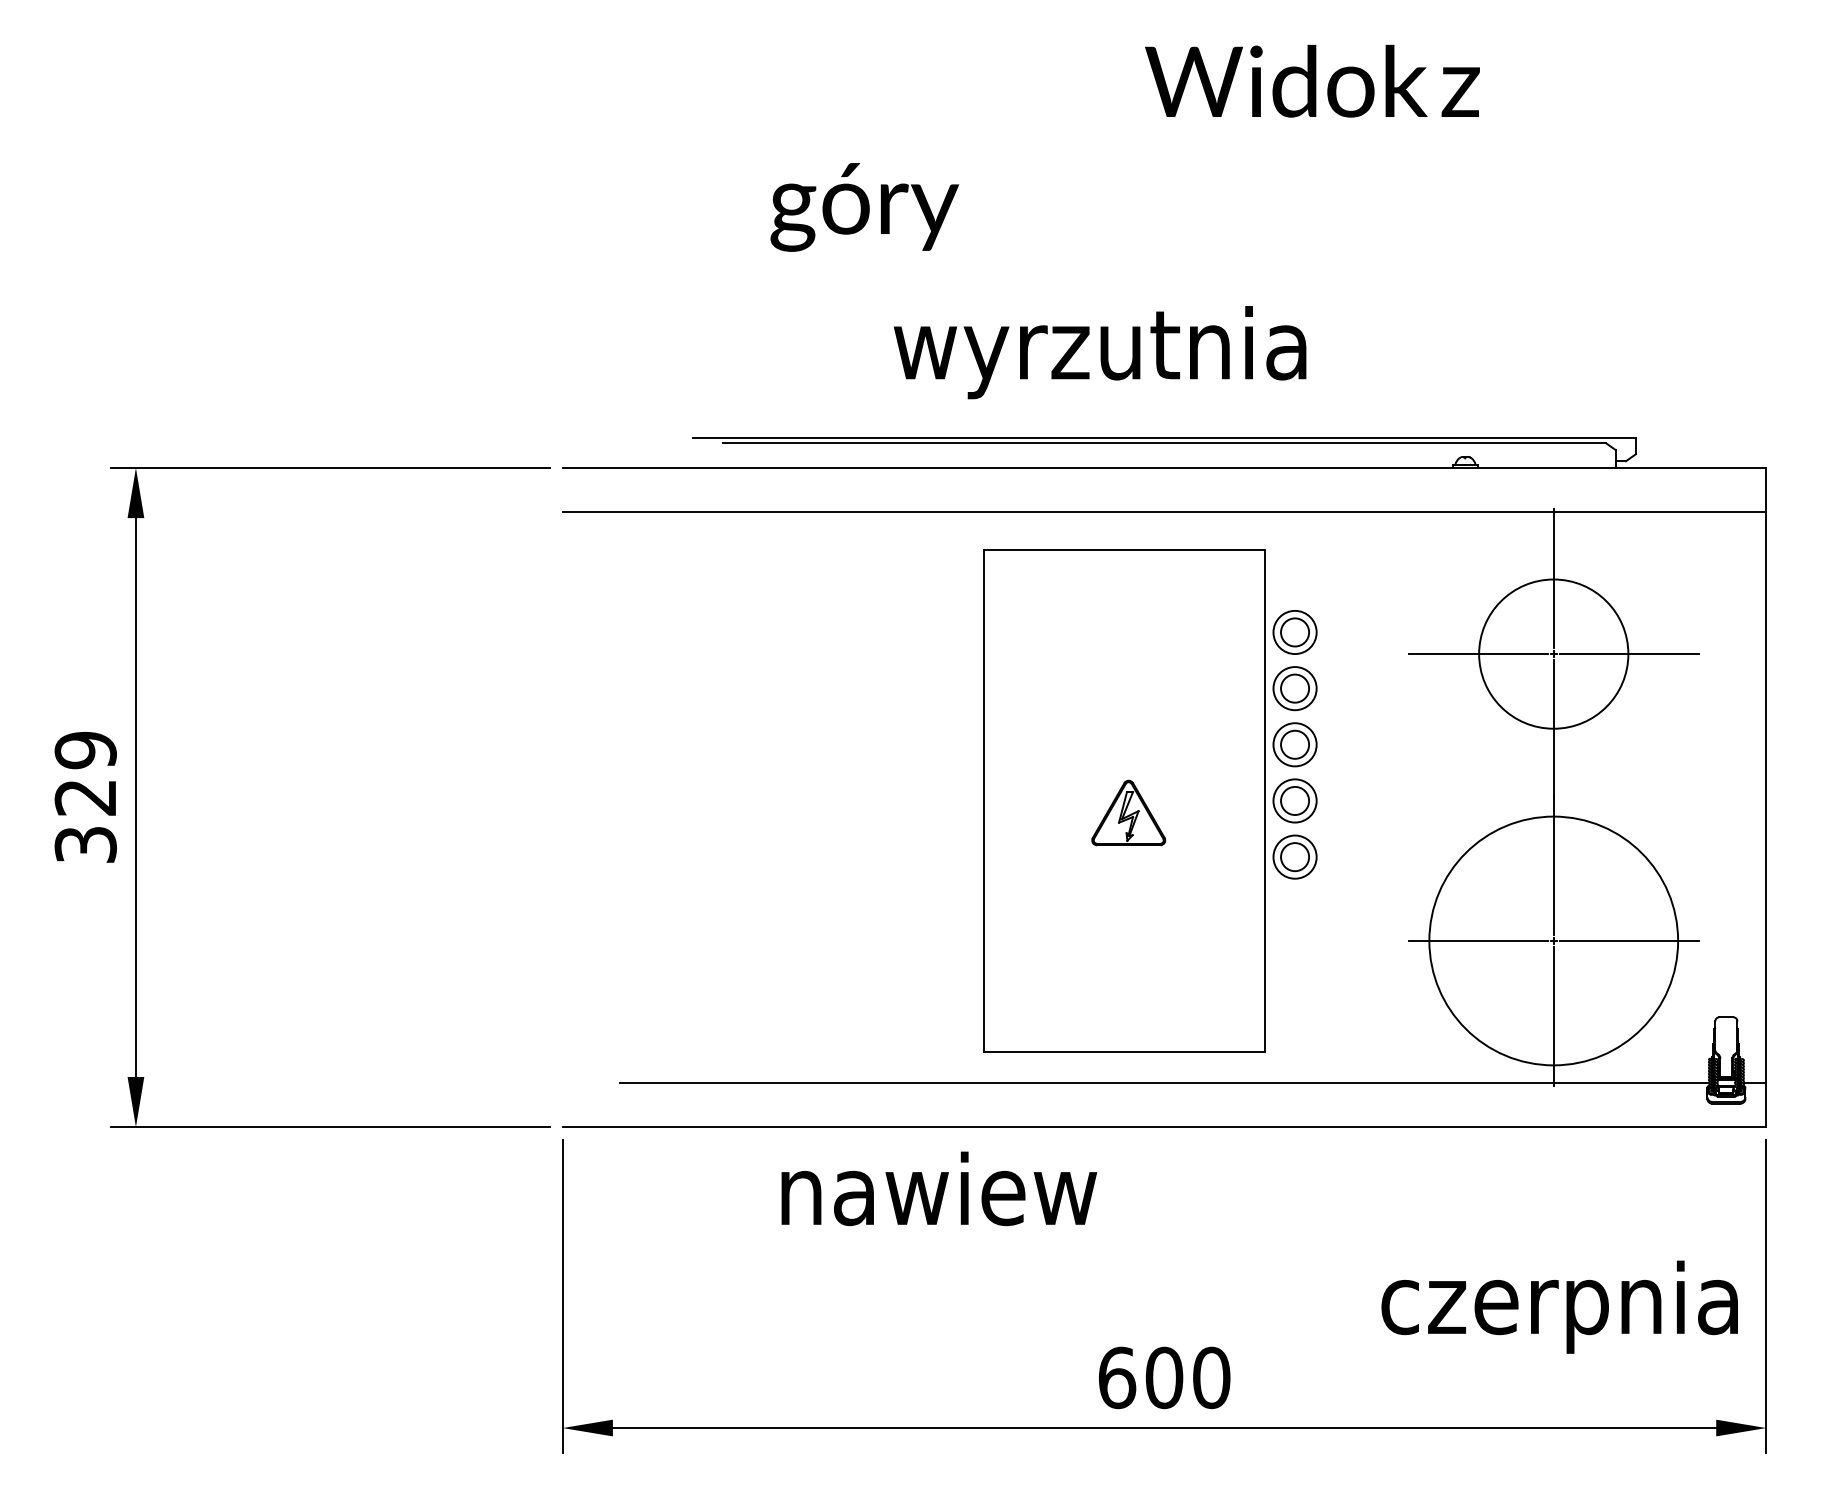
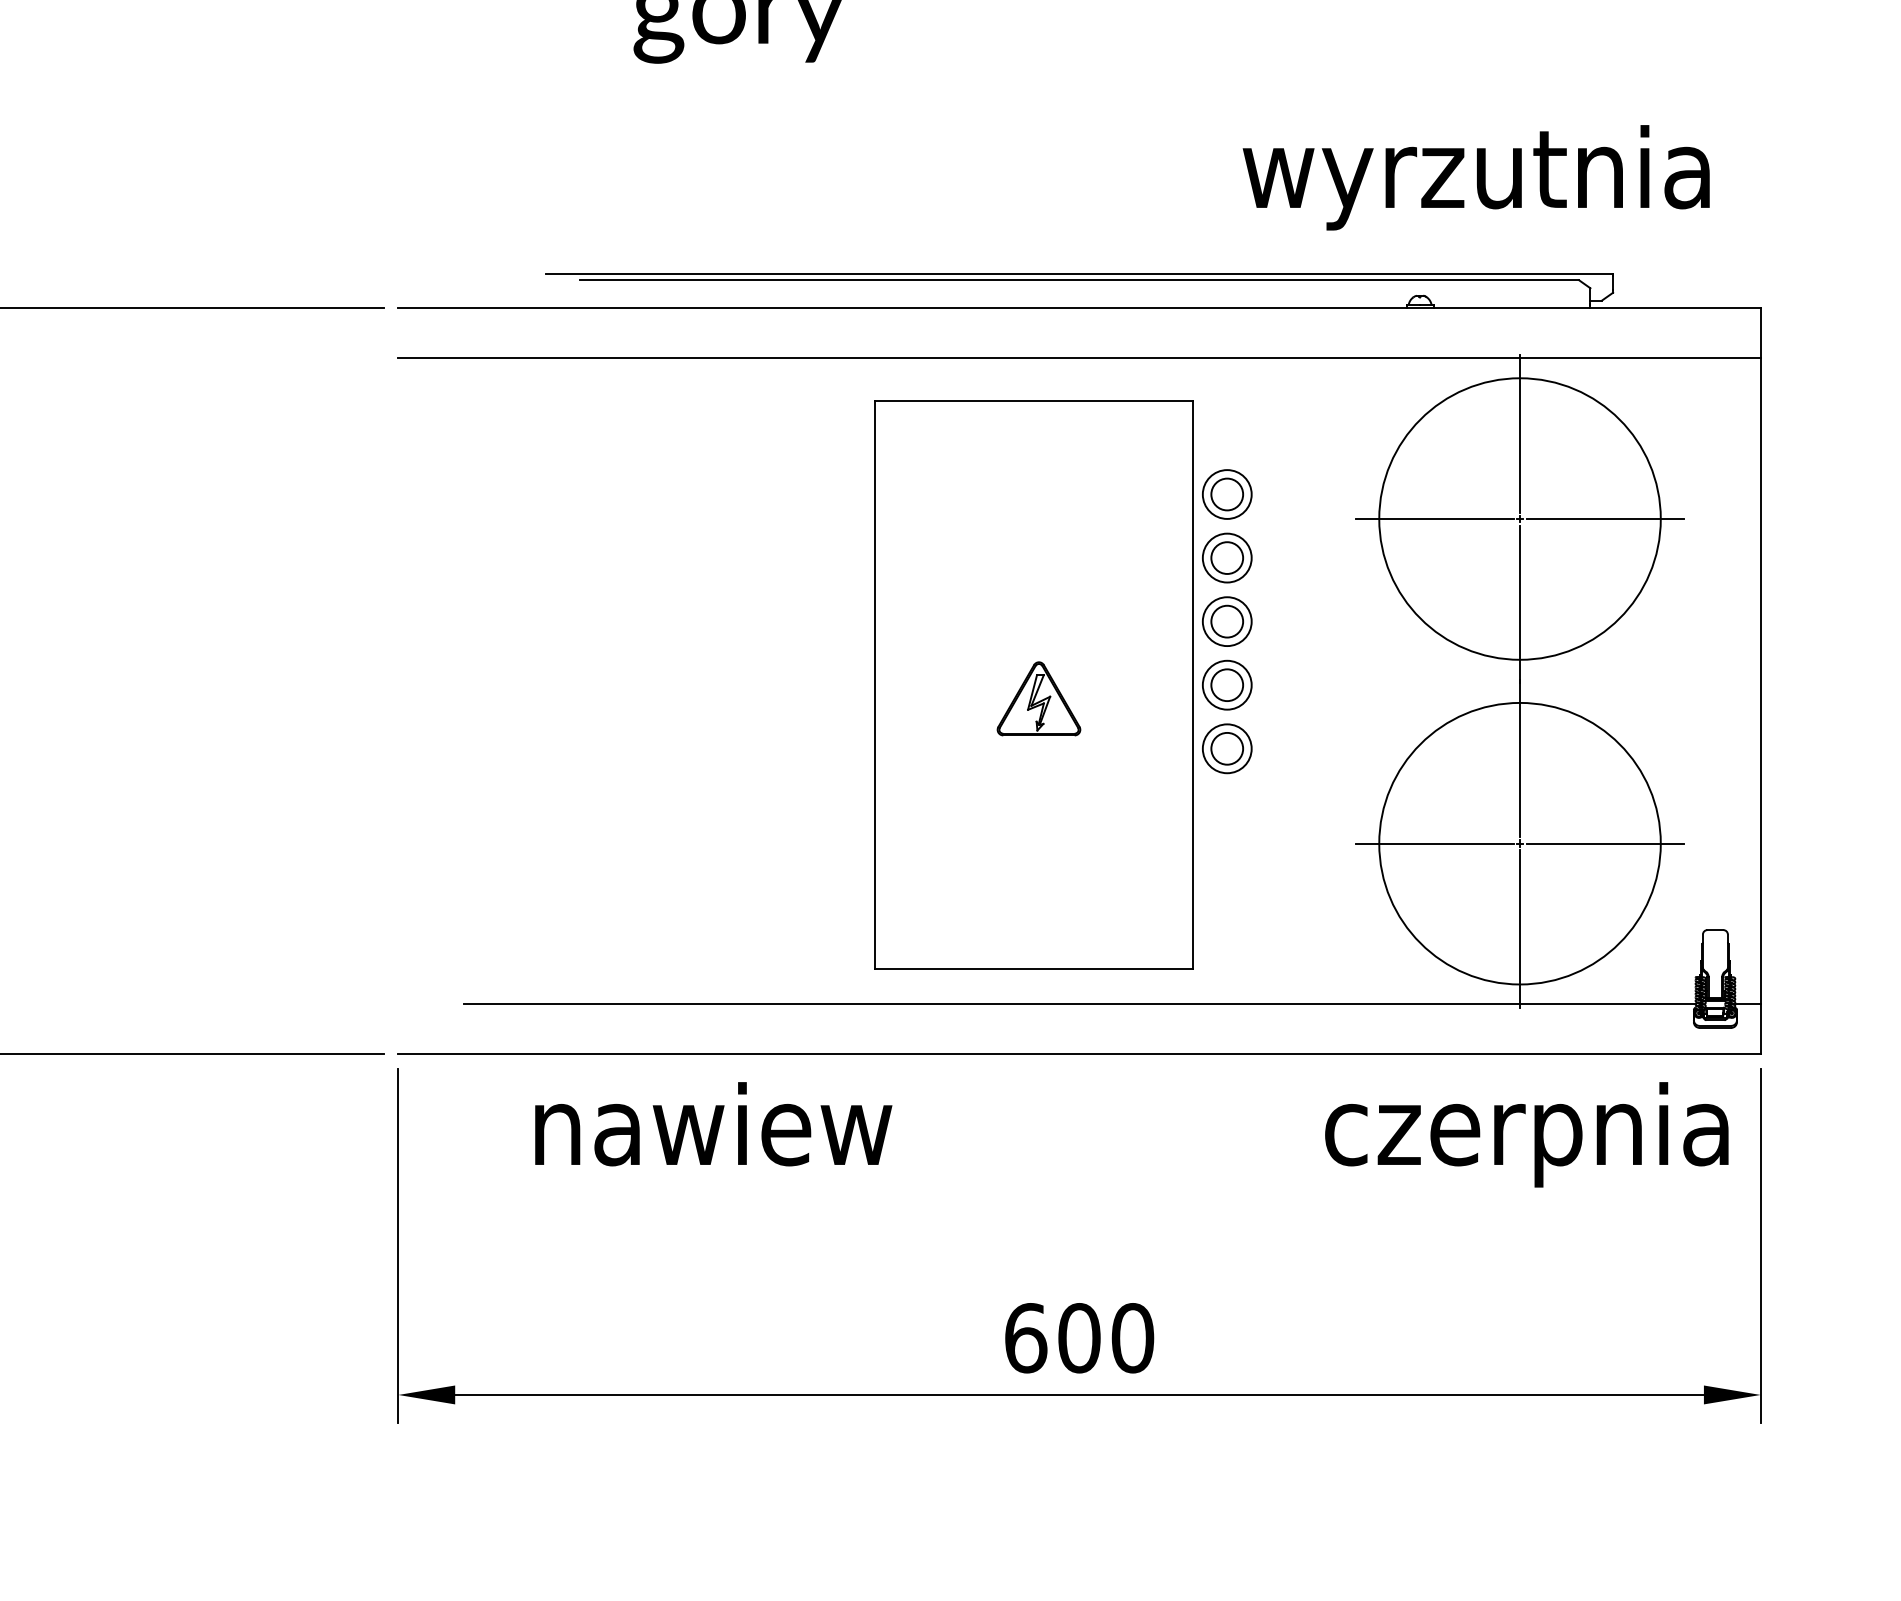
text: (1099, 352) -> (1475, 177), moved
circle: (1553, 653) -> (1519, 518), size x1.67
text: (939, 1188) -> (713, 1123), moved
text: (1559, 1306) -> (1526, 1134), moved

